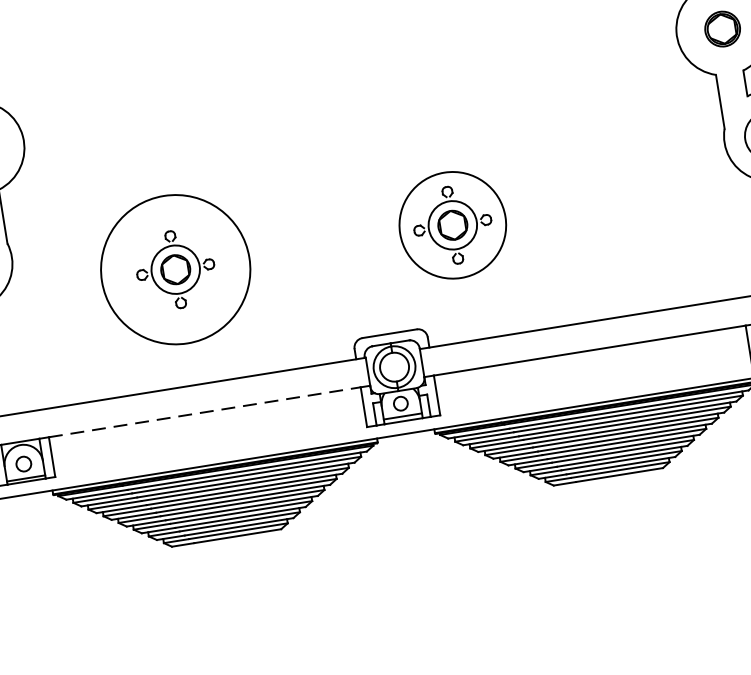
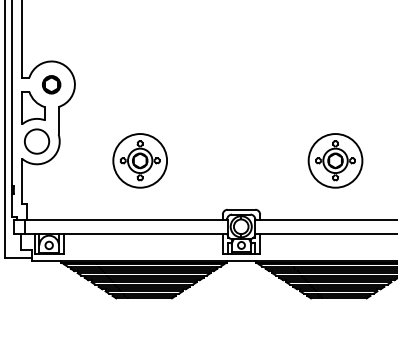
part: (452, 224) -> (335, 160), moved
circle: (176, 268) -> (140, 160), size x0.71
line: (205, 413) -> (143, 234), dashed -> solid

